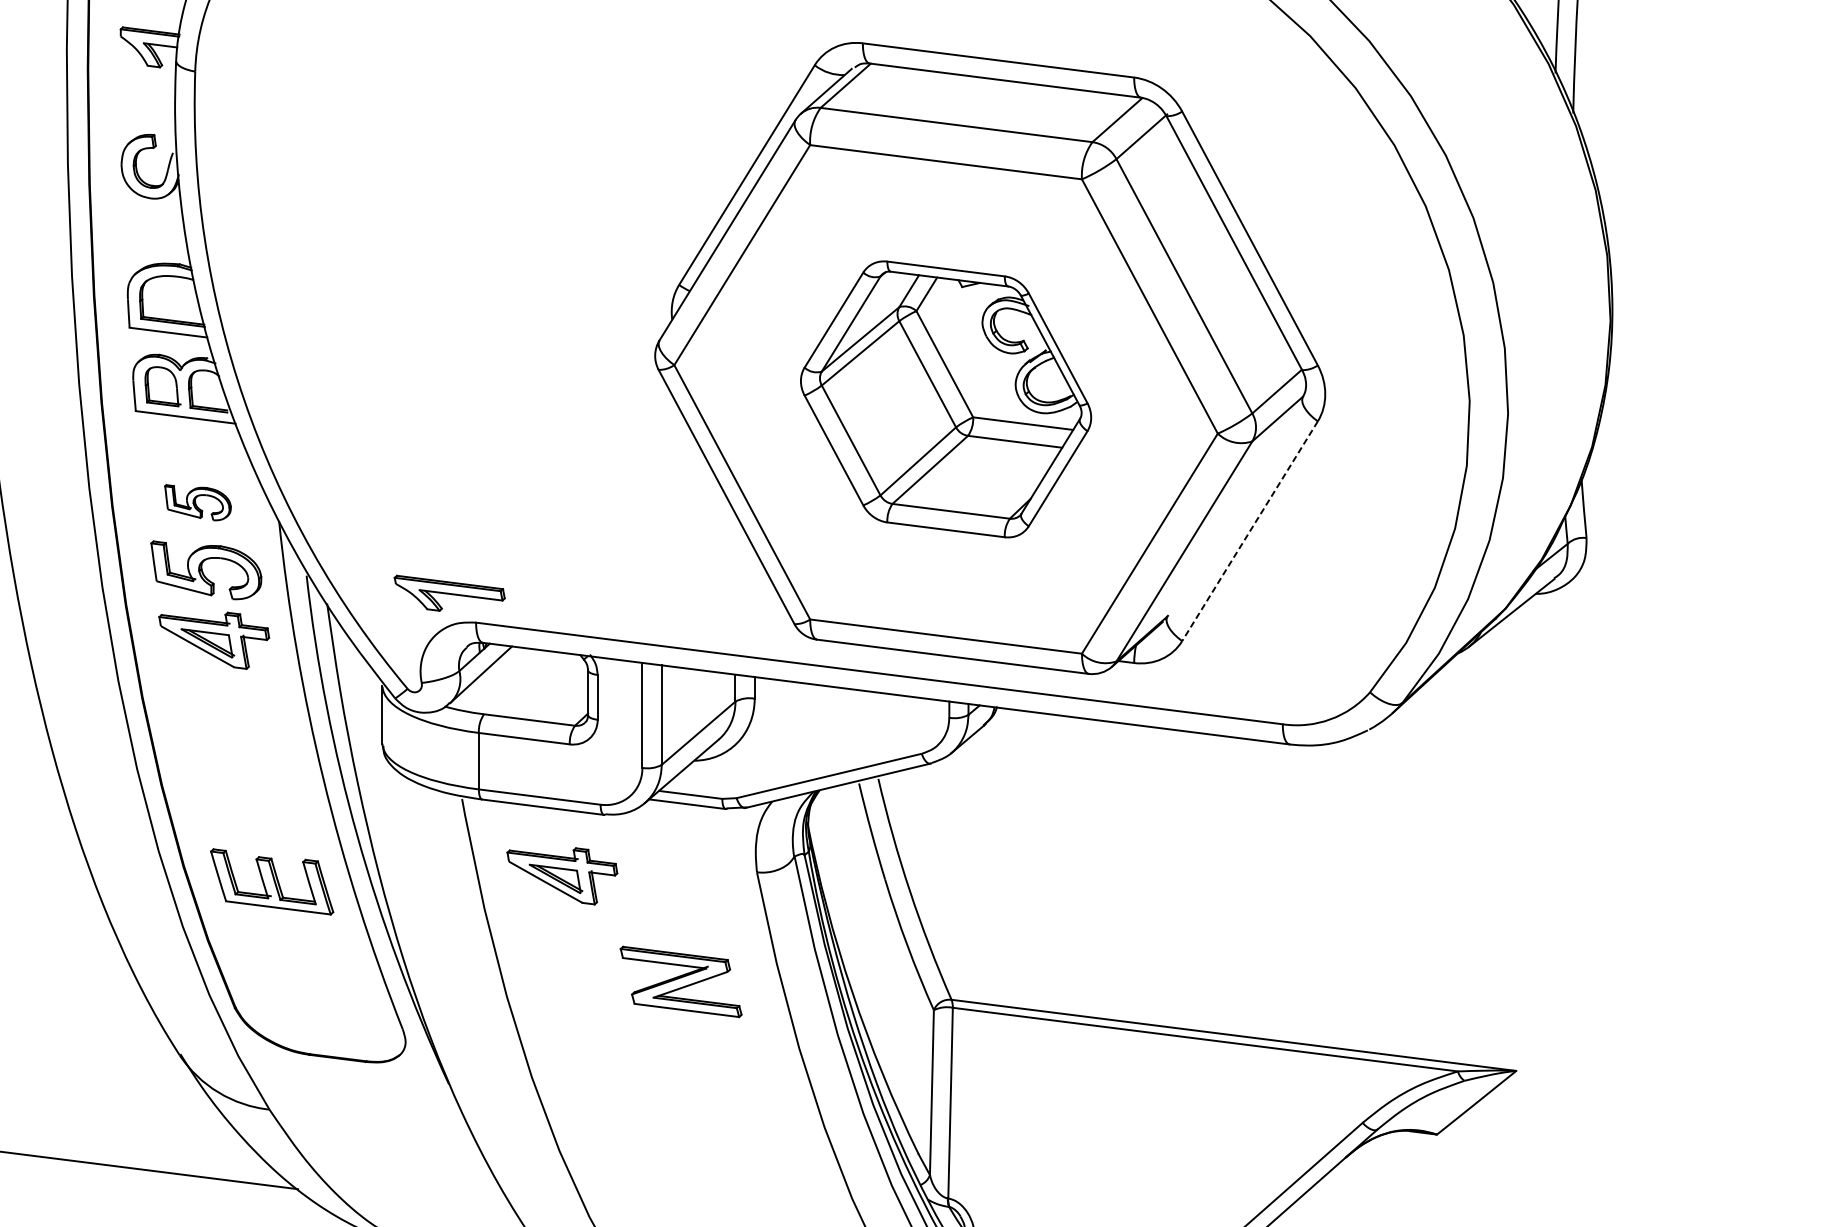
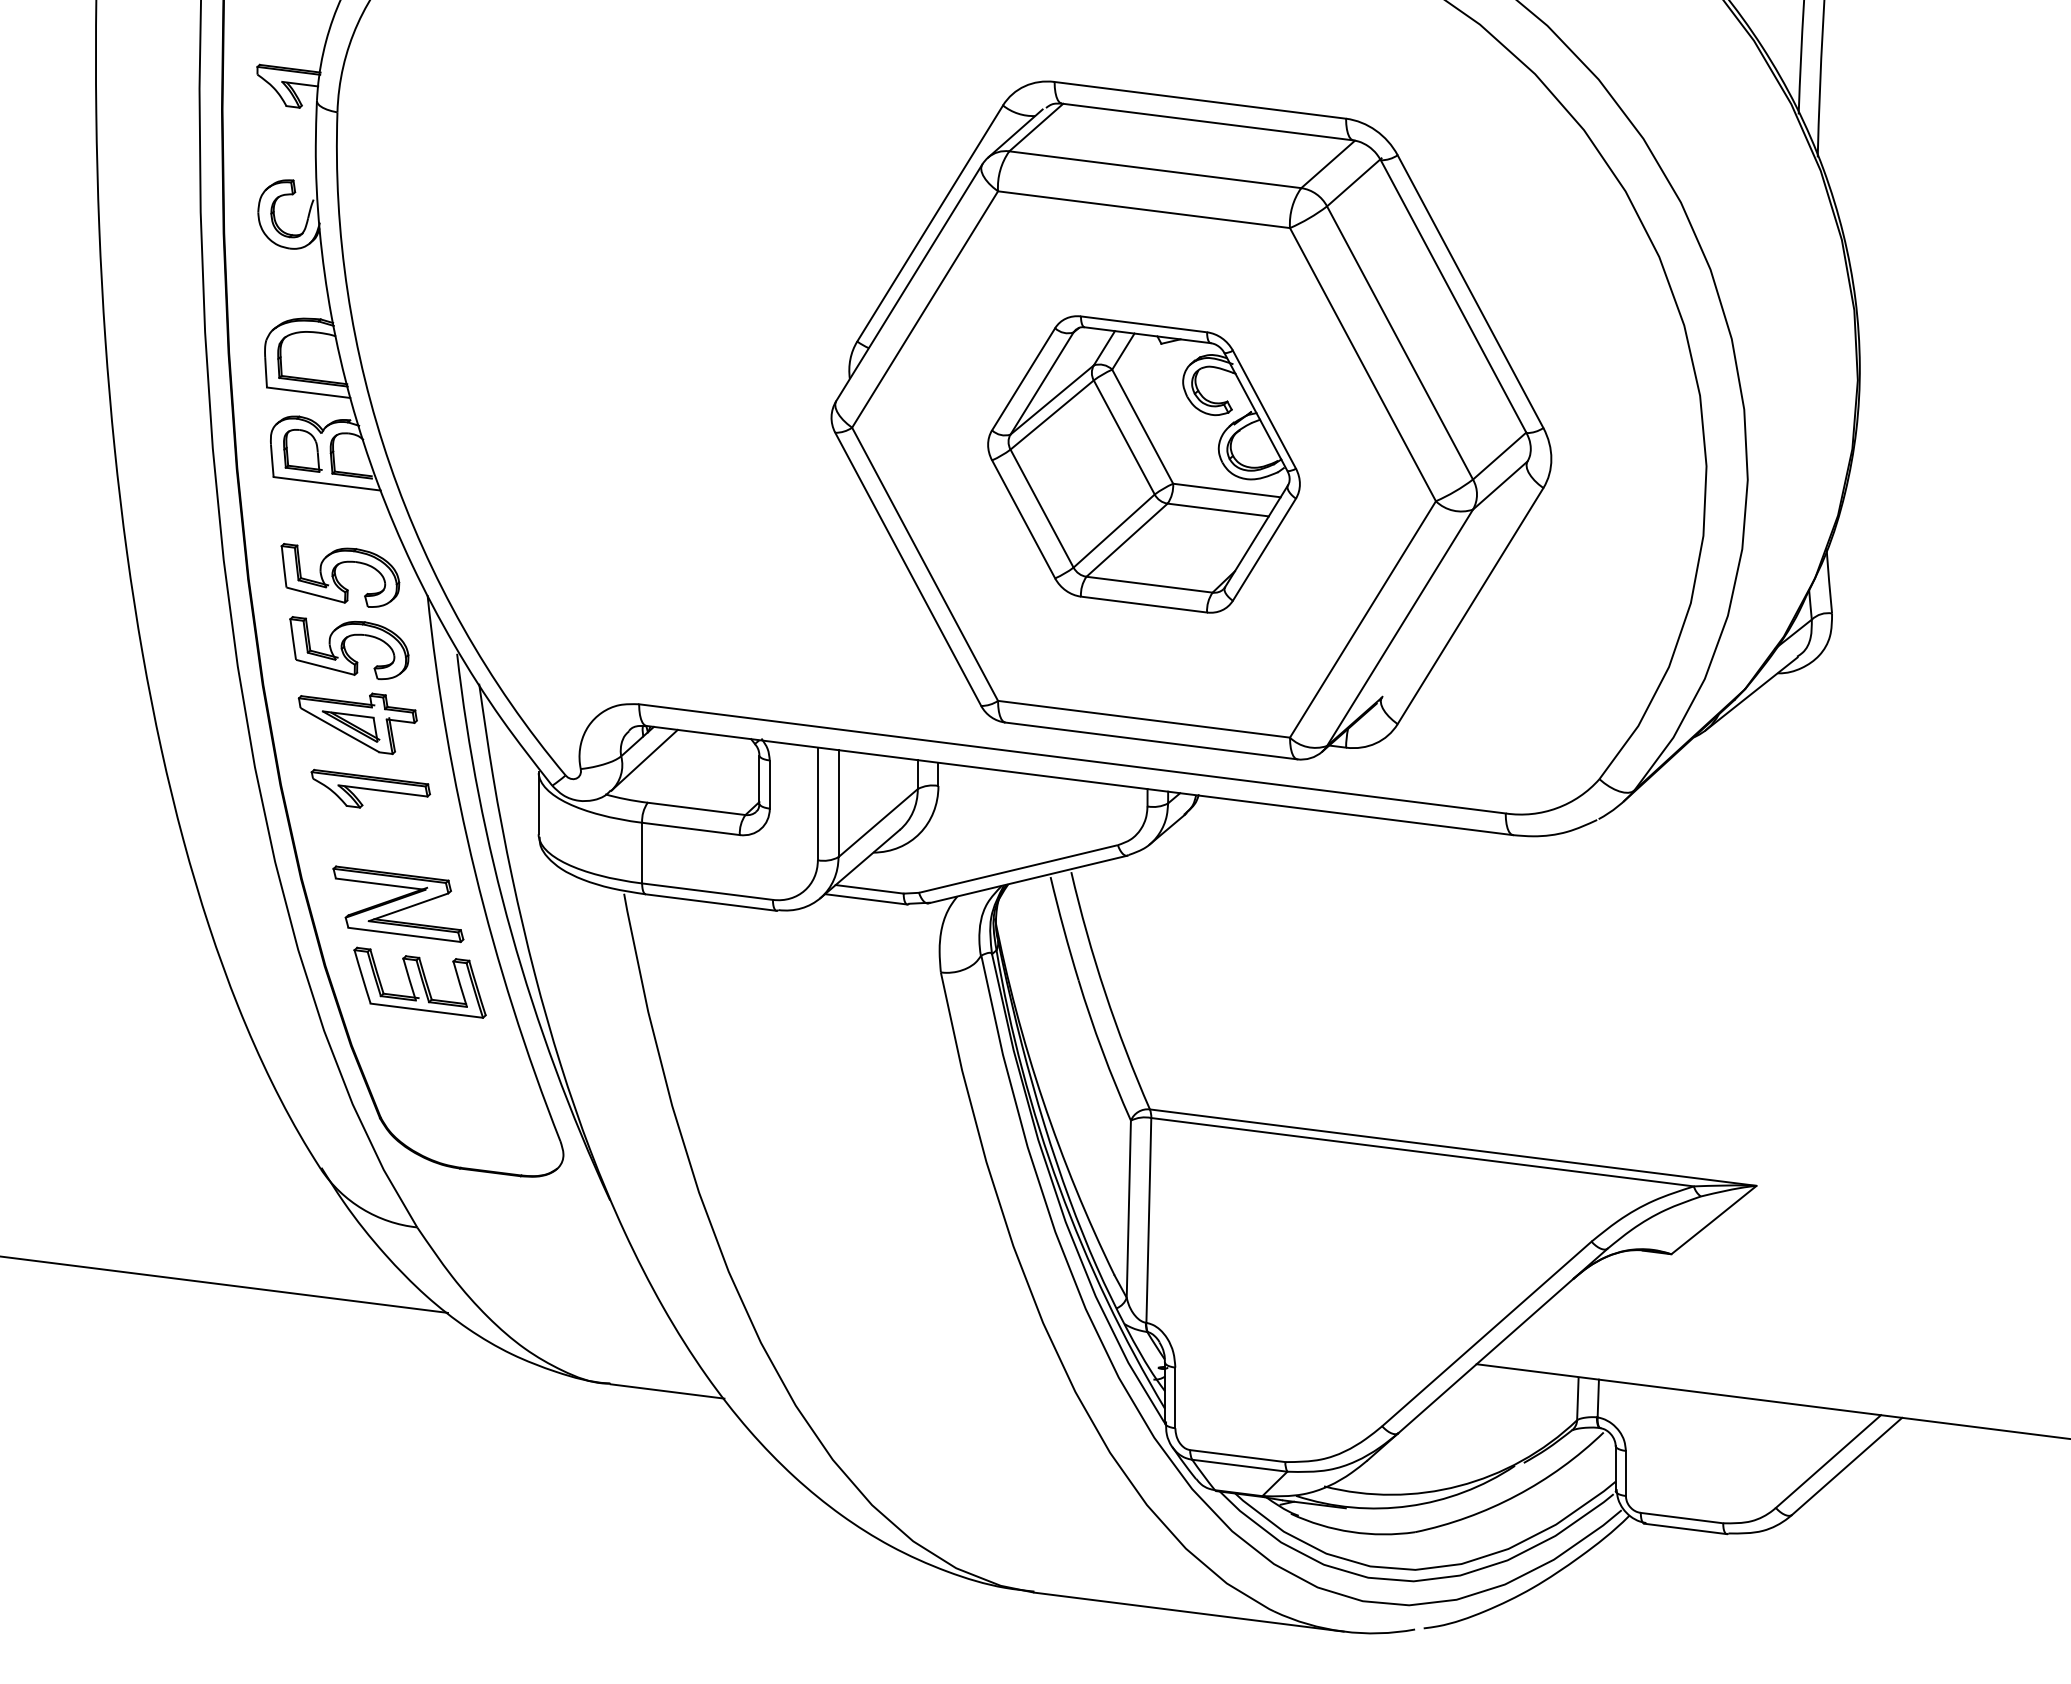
part: (198, 502) -> (340, 575), size x1.67
line: (1249, 531) -> (1470, 606), dashed -> solid
part: (449, 593) -> (370, 788), moved
part: (562, 876) -> (731, 976), removed
part: (681, 981) -> (398, 903), moved

